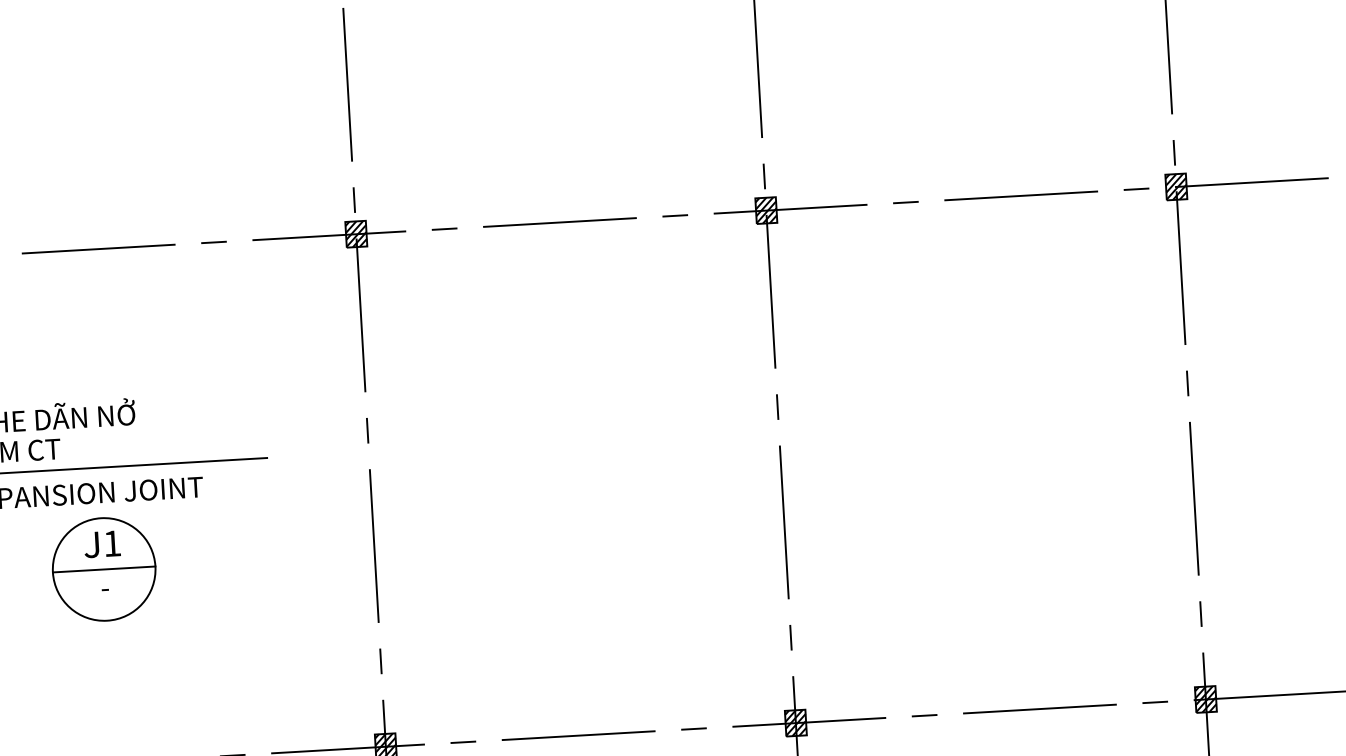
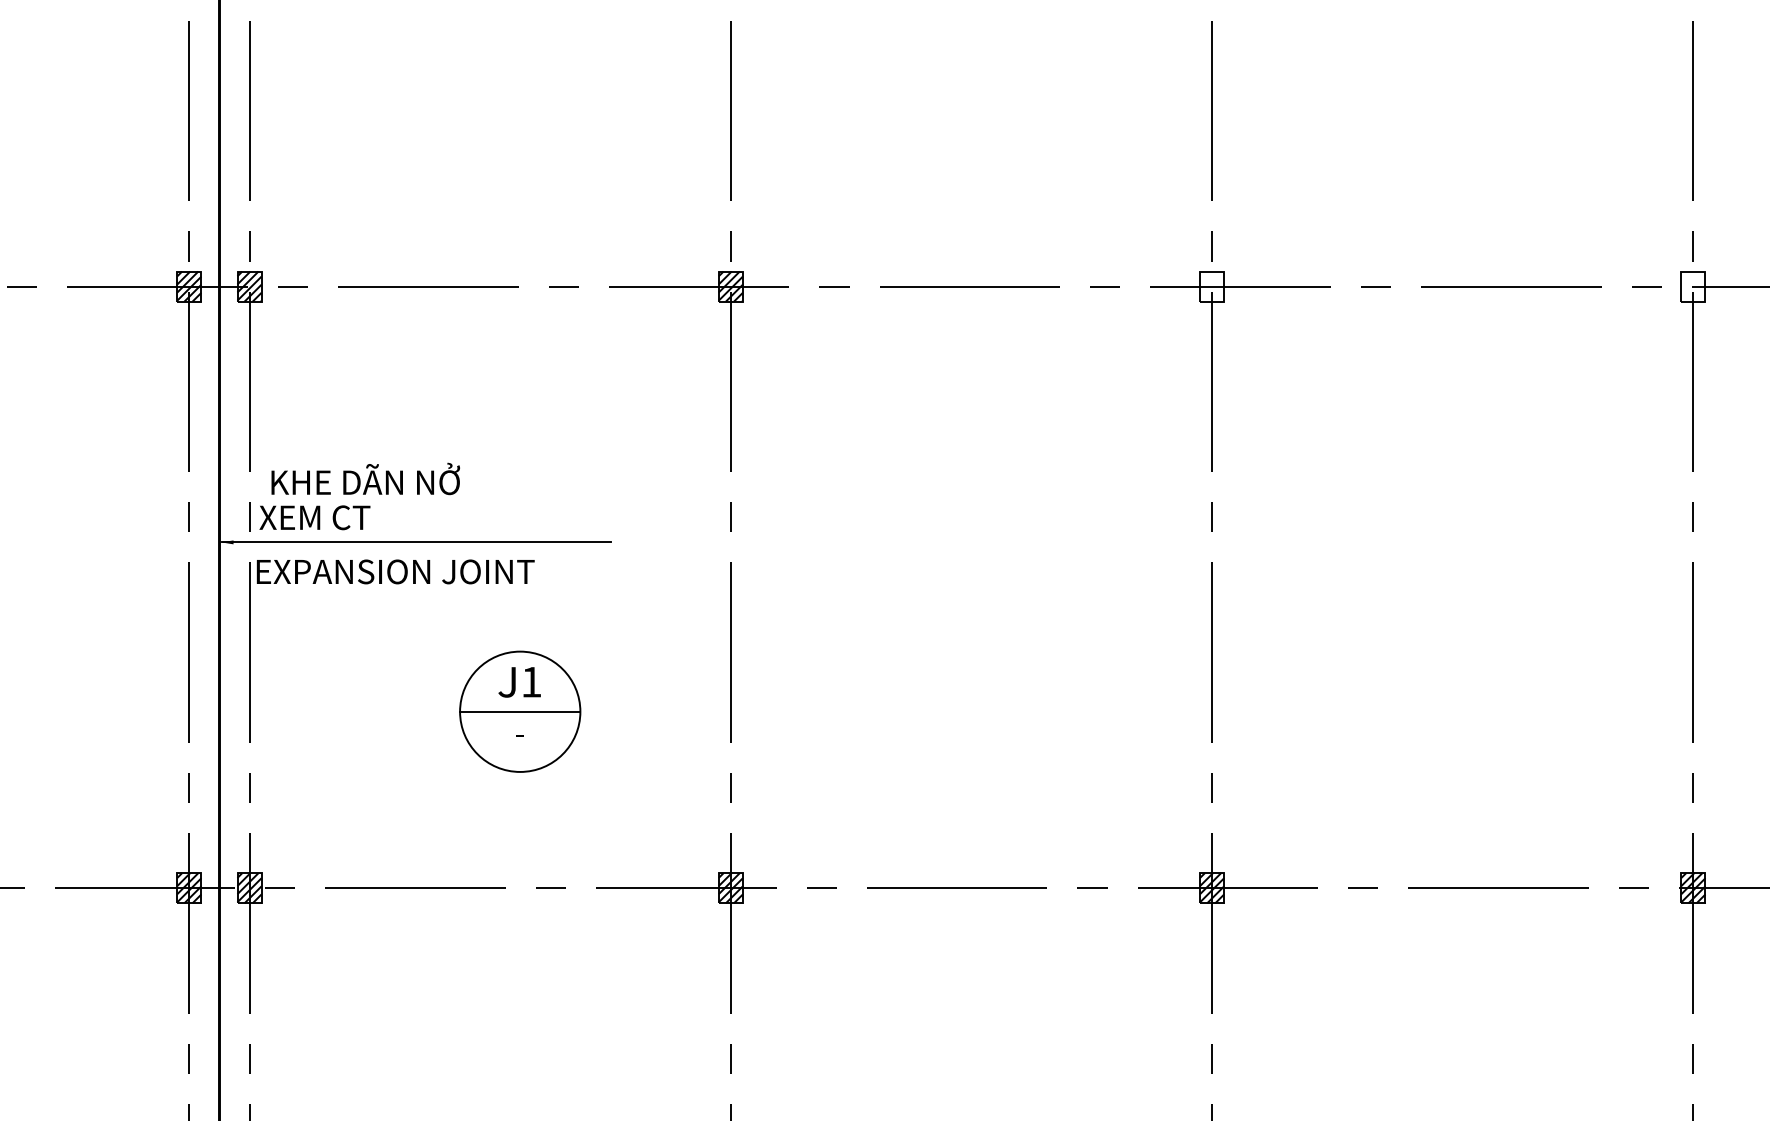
hatch: (1176, 186) -> (1693, 286), removed
hatch: (766, 210) -> (1212, 286), removed
part: (104, 569) -> (520, 711), moved

